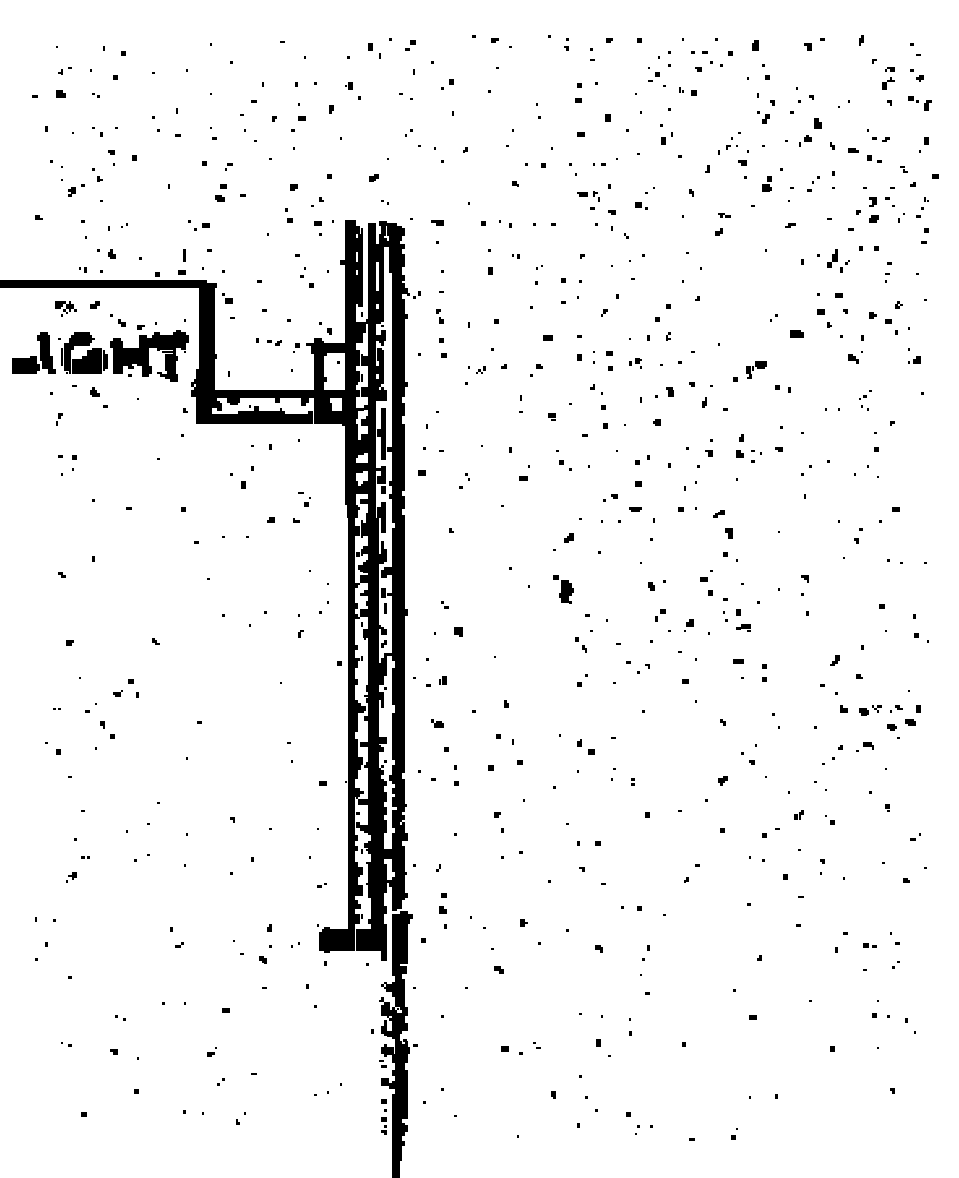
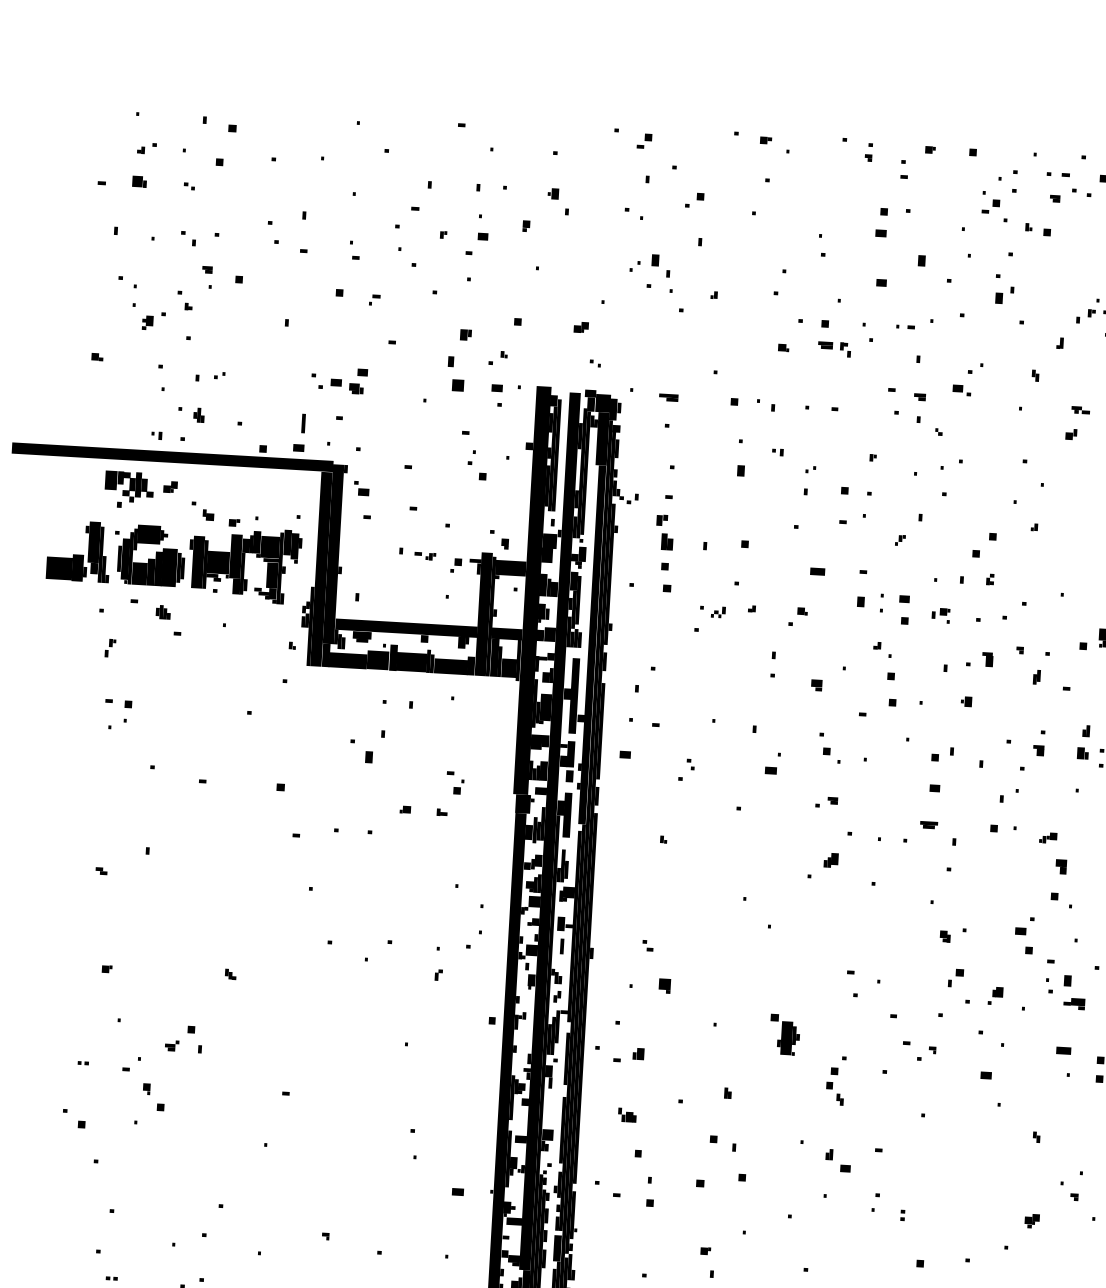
part: (374, 50) -> (660, 265), moved
part: (220, 192) -> (357, 380), moved
part: (588, 196) -> (834, 349), moved
part: (288, 215) -> (455, 374), size x1.6
part: (65, 308) -> (128, 489), size x1.6
part: (439, 316) -> (663, 531), size x1.6
part: (610, 497) -> (826, 801), moved
part: (563, 589) -> (784, 1035), moved
part: (580, 644) -> (834, 1092), moved

